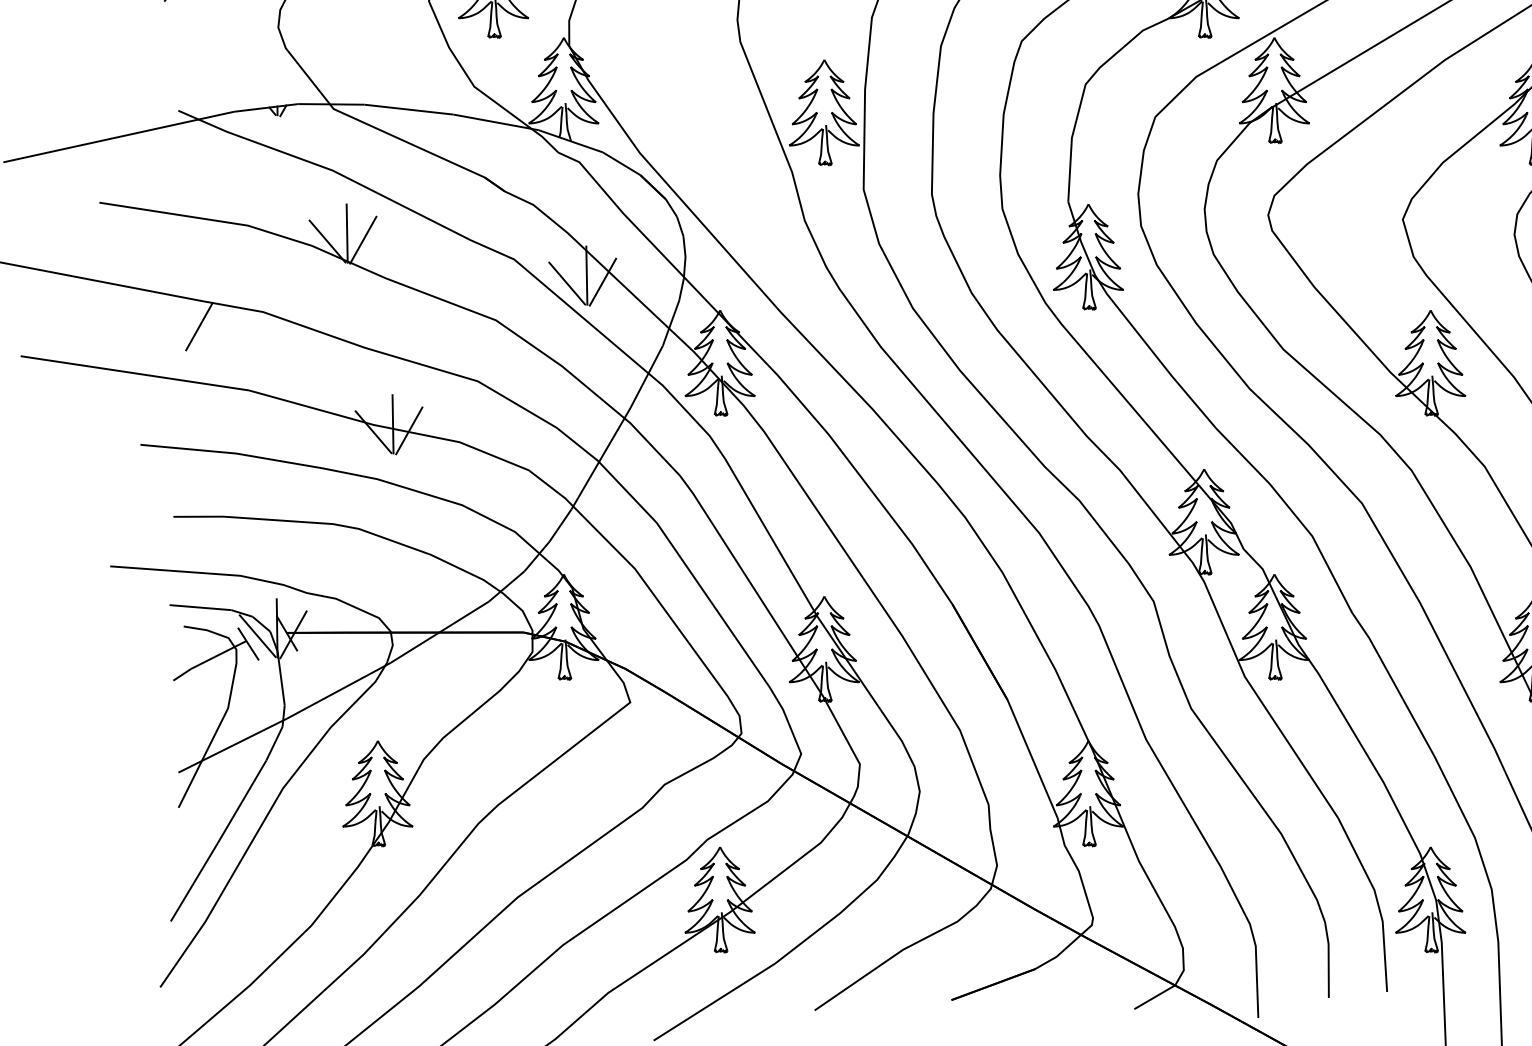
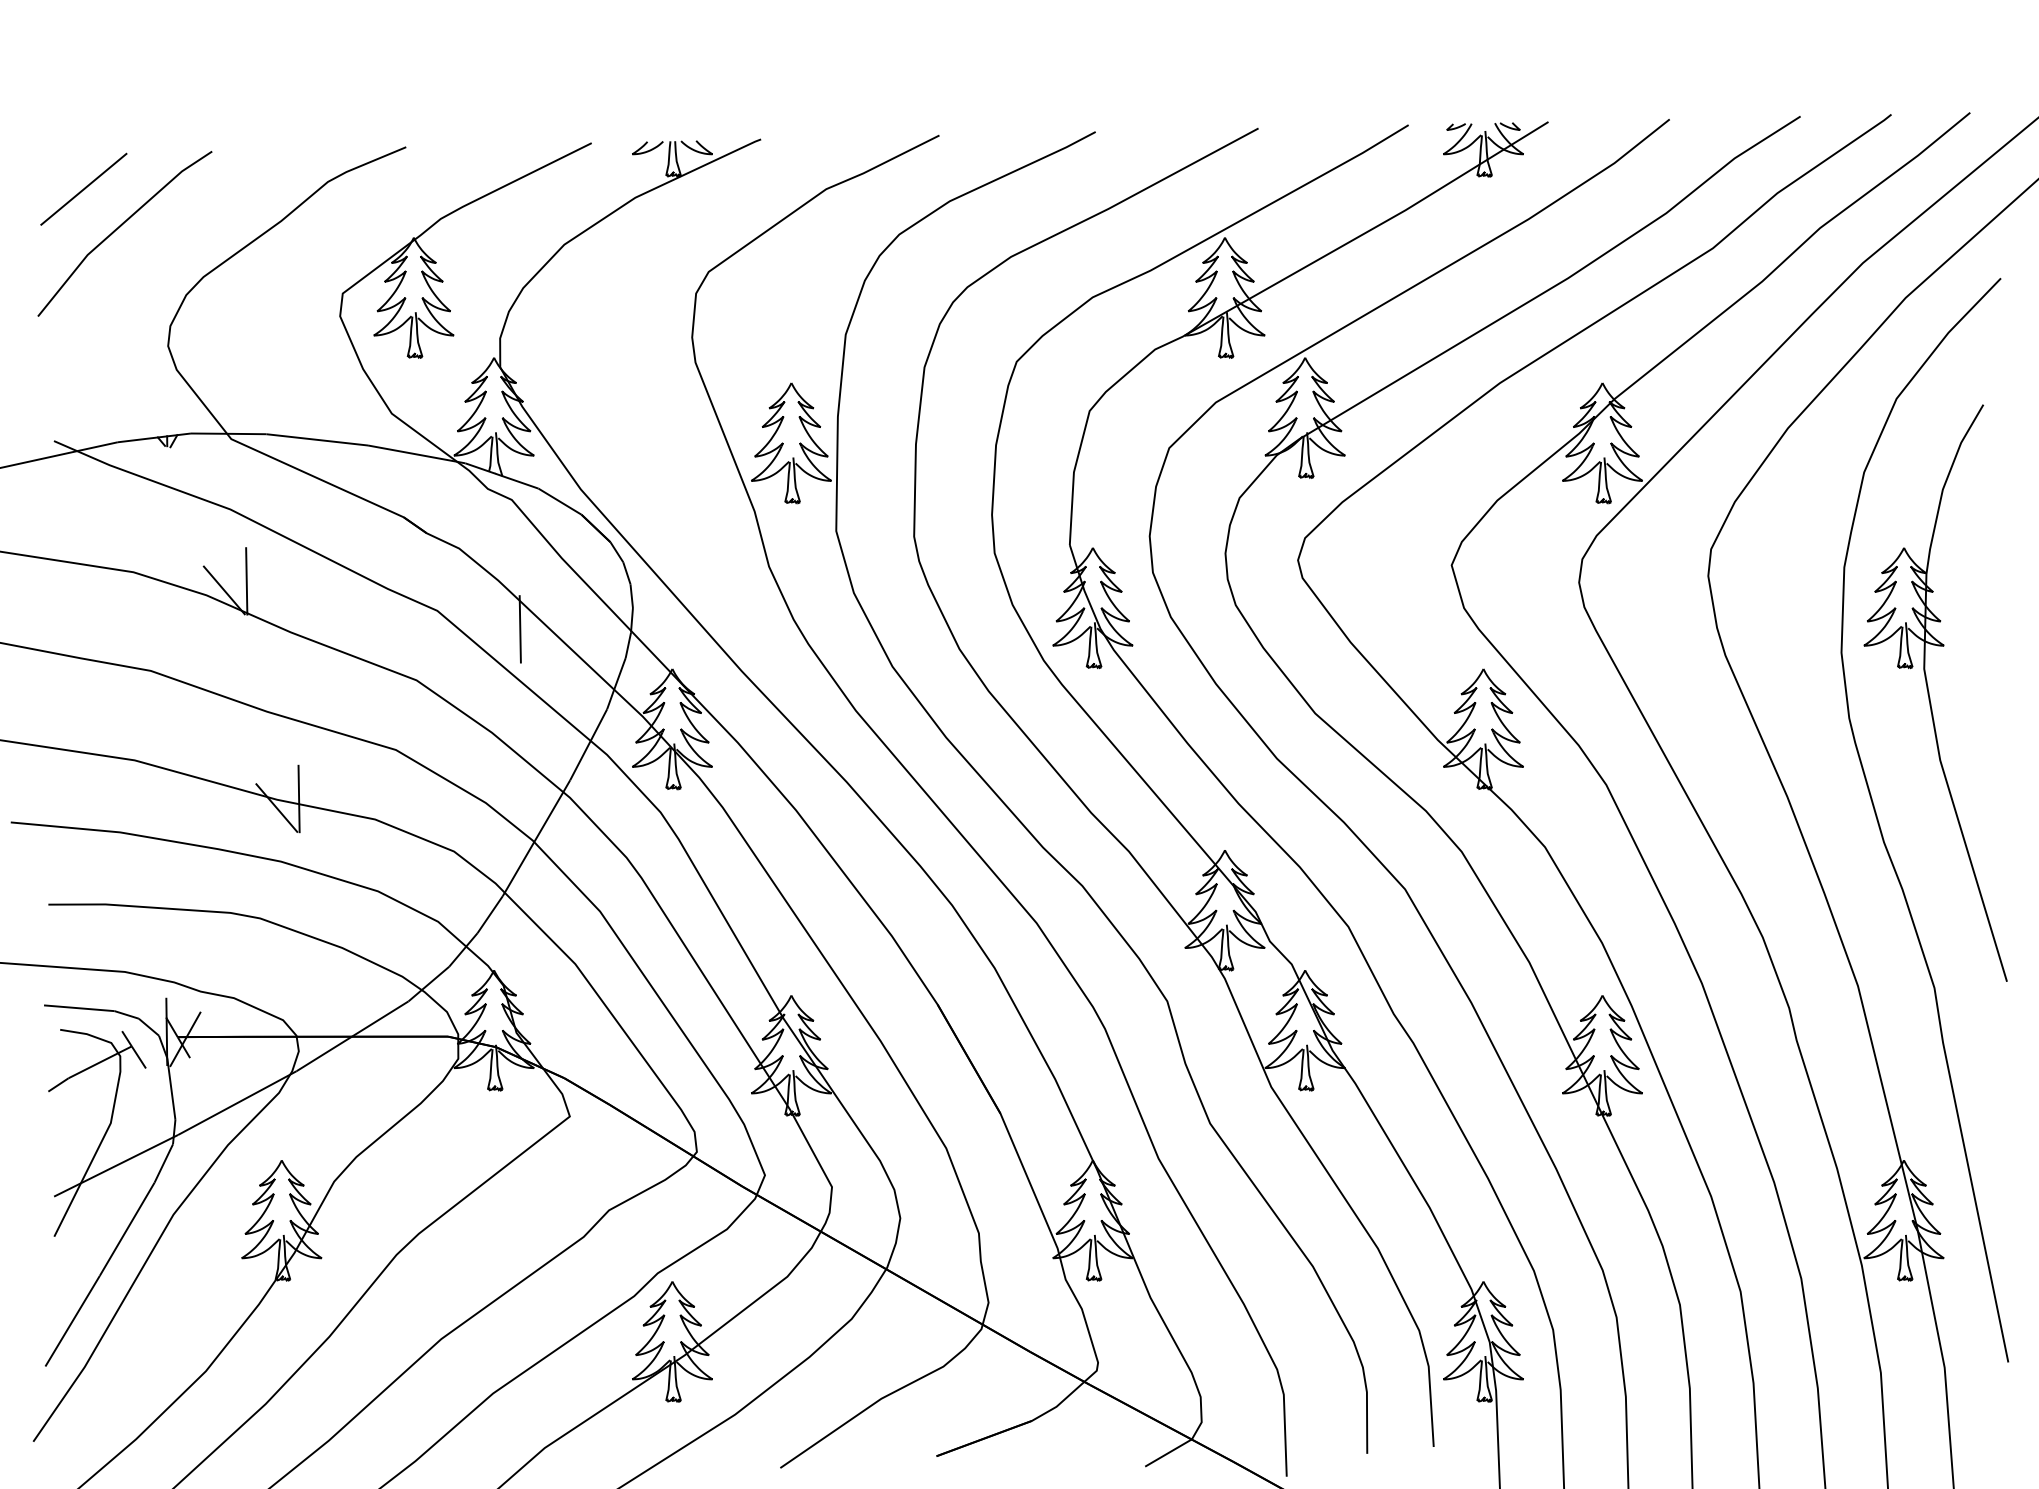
line: (363, 239) -> (265, 588), removed
line: (602, 281) -> (538, 636), removed
line: (566, 283) -> (497, 638), removed
line: (198, 326) -> (77, 687), removed
line: (409, 430) -> (317, 806), removed
line: (257, 635) -> (144, 1040), removed

